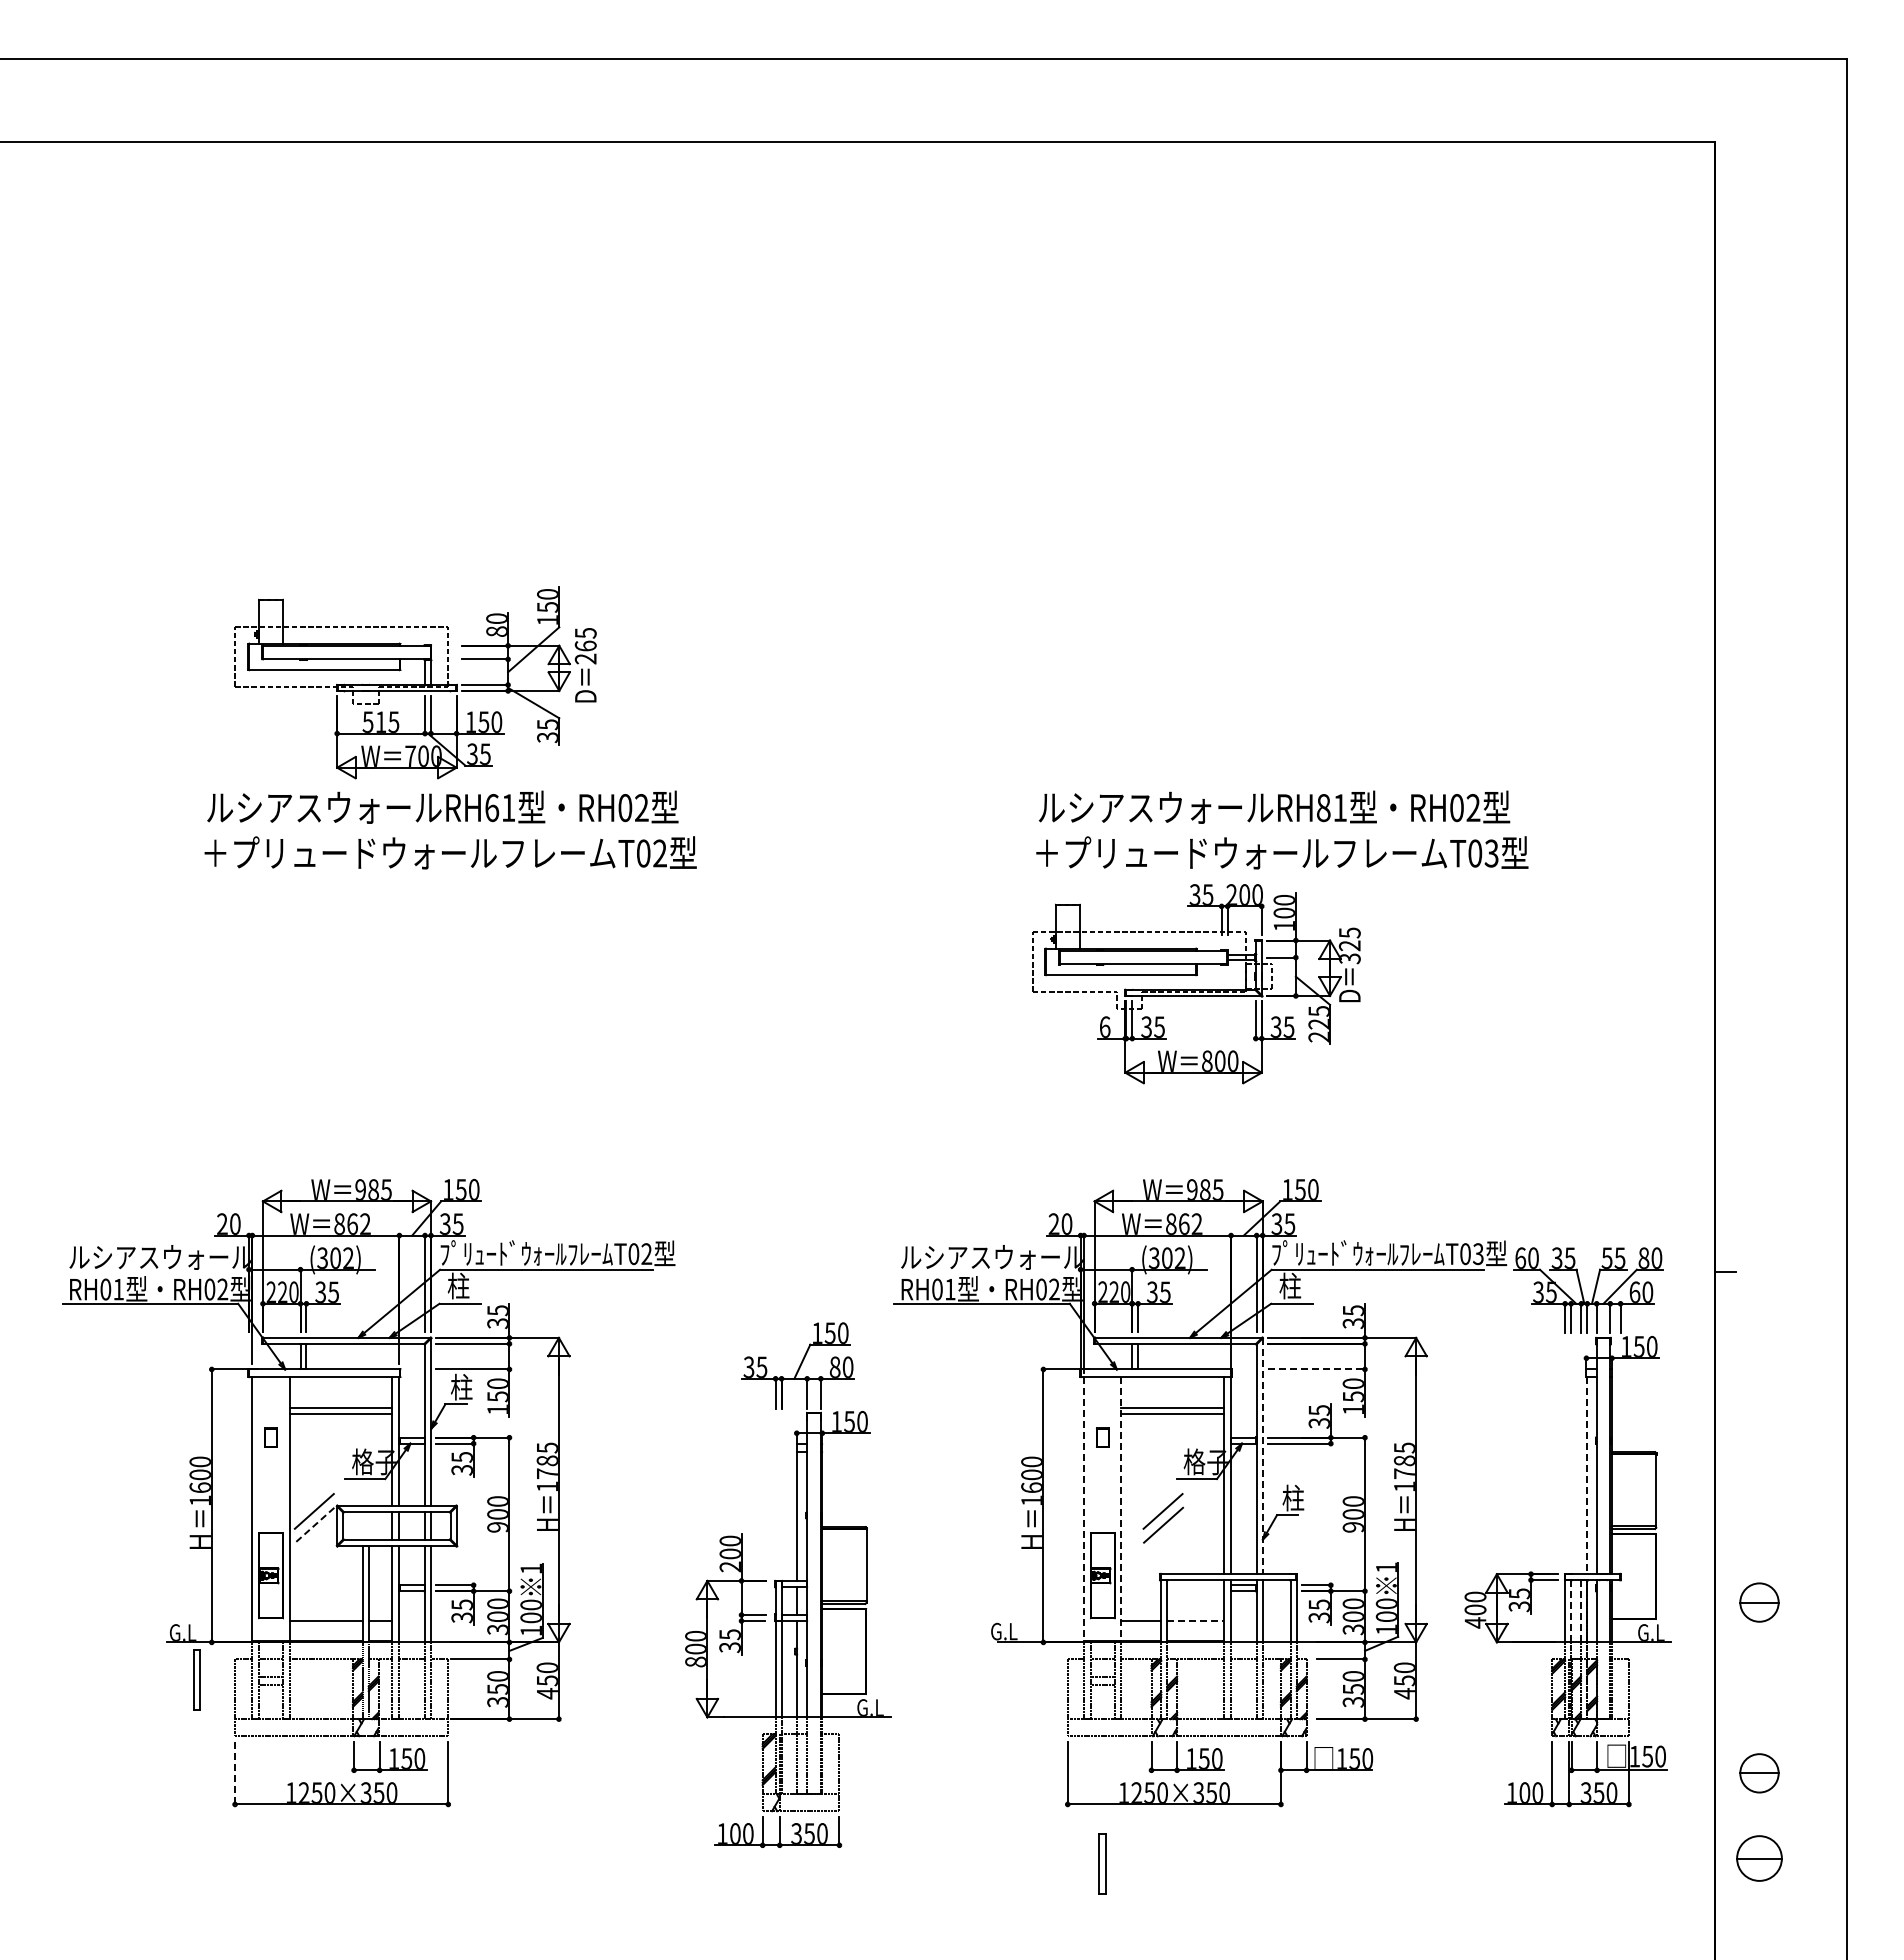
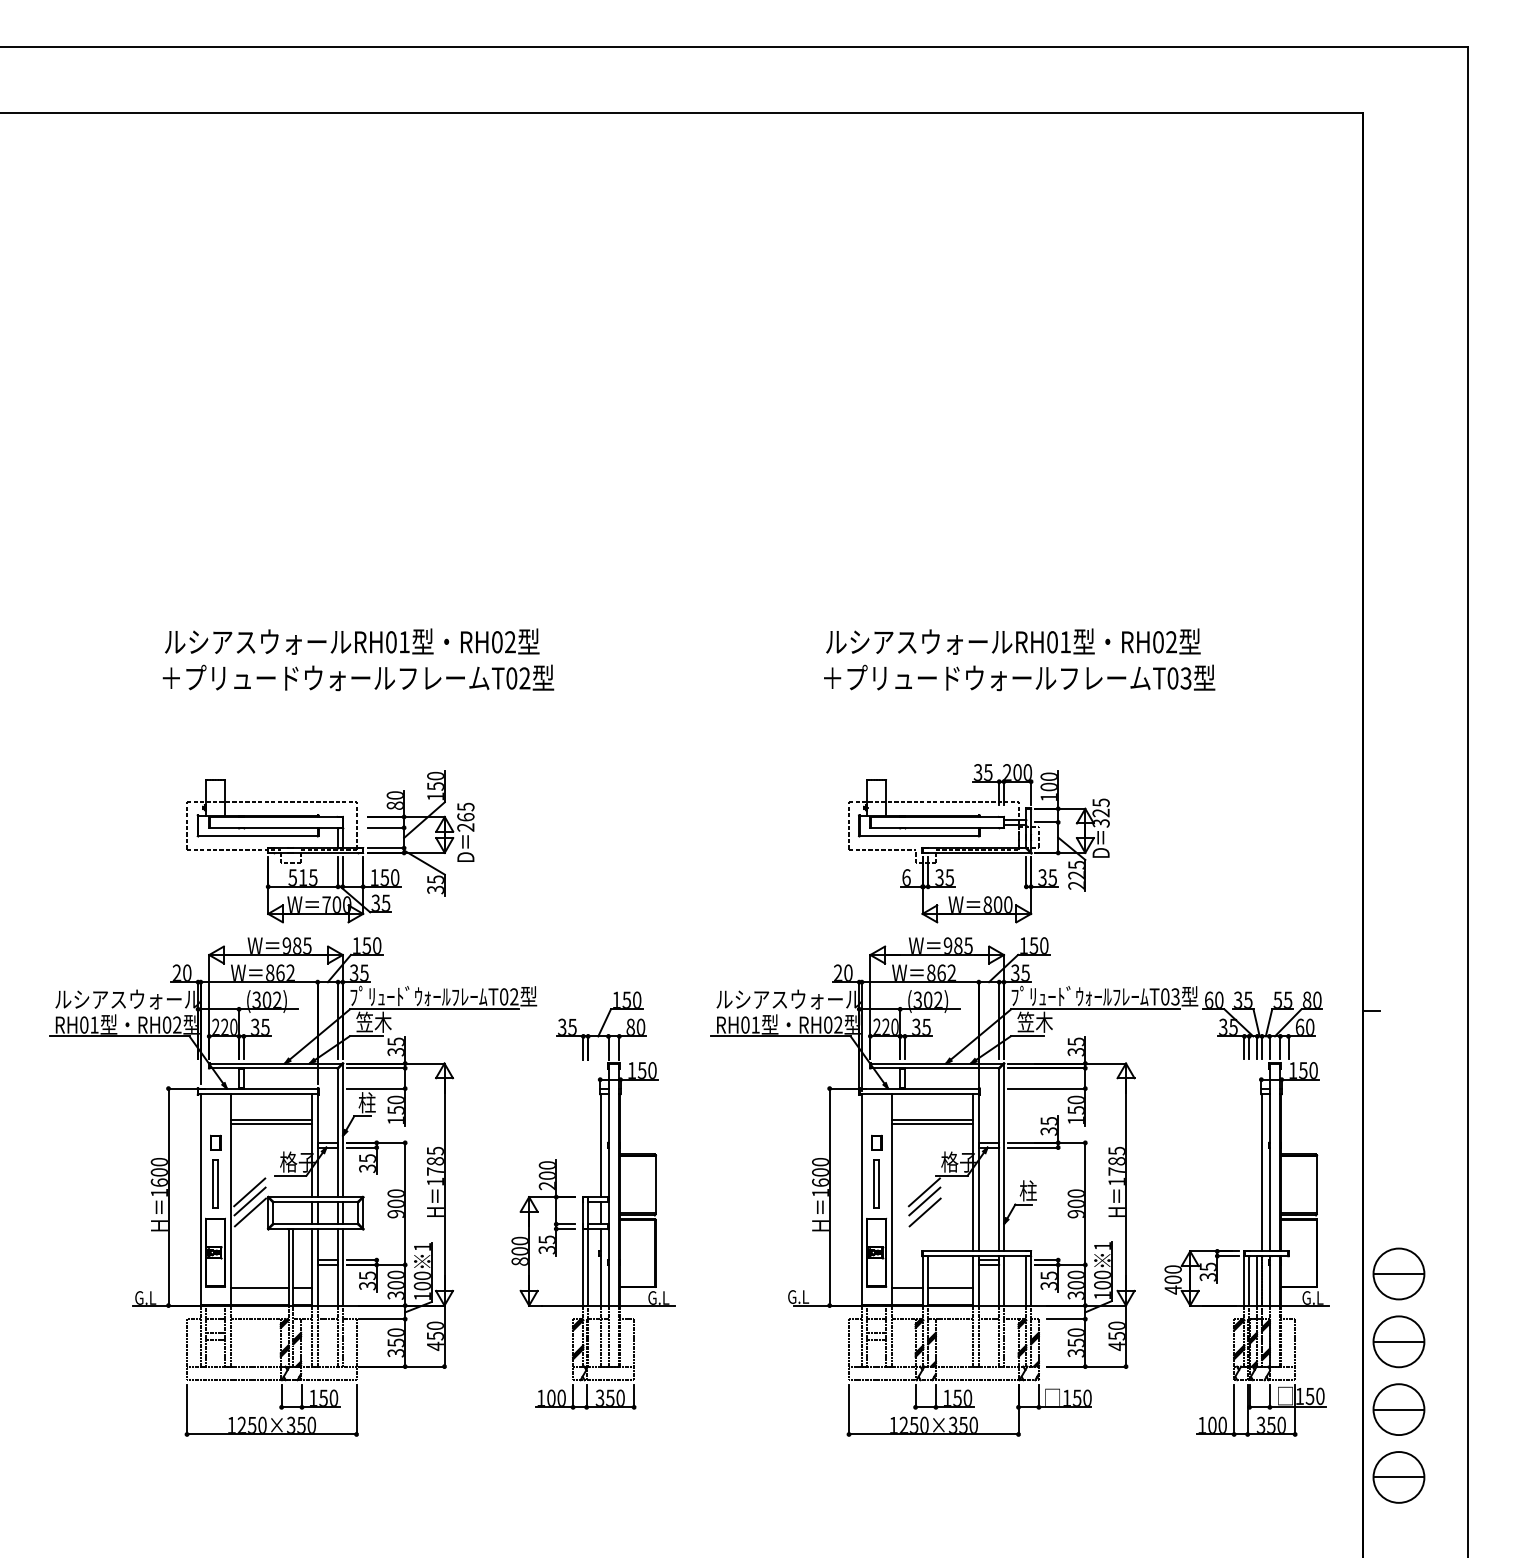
part: (415, 682) -> (330, 846), moved
text: (492, 807) -> (391, 641), RH61 -> RH01
text: (1323, 807) -> (1052, 641), RH81 -> RH01
part: (1196, 984) -> (979, 843), moved
text: (469, 1285) -> (373, 1021), 柱 -> 笠木
text: (1301, 1285) -> (1034, 1021), 柱 -> 笠木
line: (1316, 1369) -> (1046, 1088), dashed -> solid
line: (1262, 1456) -> (1003, 1157), dashed -> solid
line: (1586, 1475) -> (1261, 1172), dashed -> solid
line: (313, 1499) -> (249, 1192), added
line: (1162, 1499) -> (924, 1192), added
line: (1084, 1509) -> (862, 1199), dashed -> solid
line: (1121, 1509) -> (891, 1199), dashed -> solid
line: (314, 1525) -> (250, 1212), dashed -> solid
part: (788, 1584) -> (593, 1199), moved
part: (1759, 1602) -> (1398, 1273), size x1.67
line: (1571, 1611) -> (1249, 1281), dashed -> solid
line: (1581, 1611) -> (1257, 1281), dashed -> solid
line: (1196, 1620) -> (951, 1288), dashed -> solid
part: (196, 1679) -> (215, 1184), moved
part: (1759, 1687) -> (1398, 1341), added
line: (235, 1773) -> (187, 1409), dashed -> solid
part: (1759, 1773) -> (1398, 1409), size x1.67
part: (1759, 1858) -> (1398, 1477), size x1.43
part: (1102, 1863) -> (876, 1184), moved

